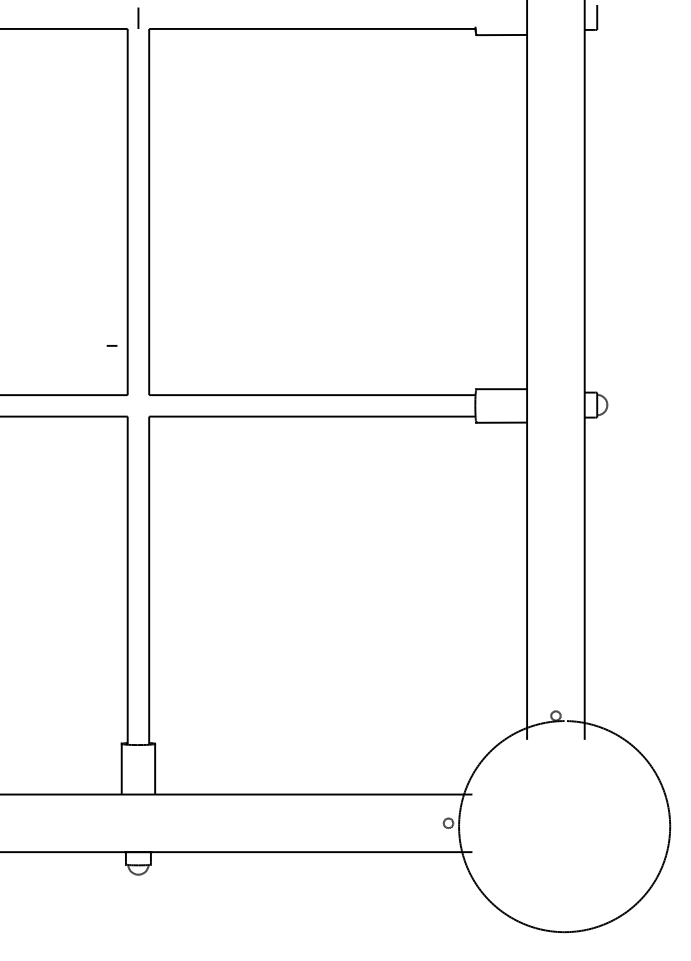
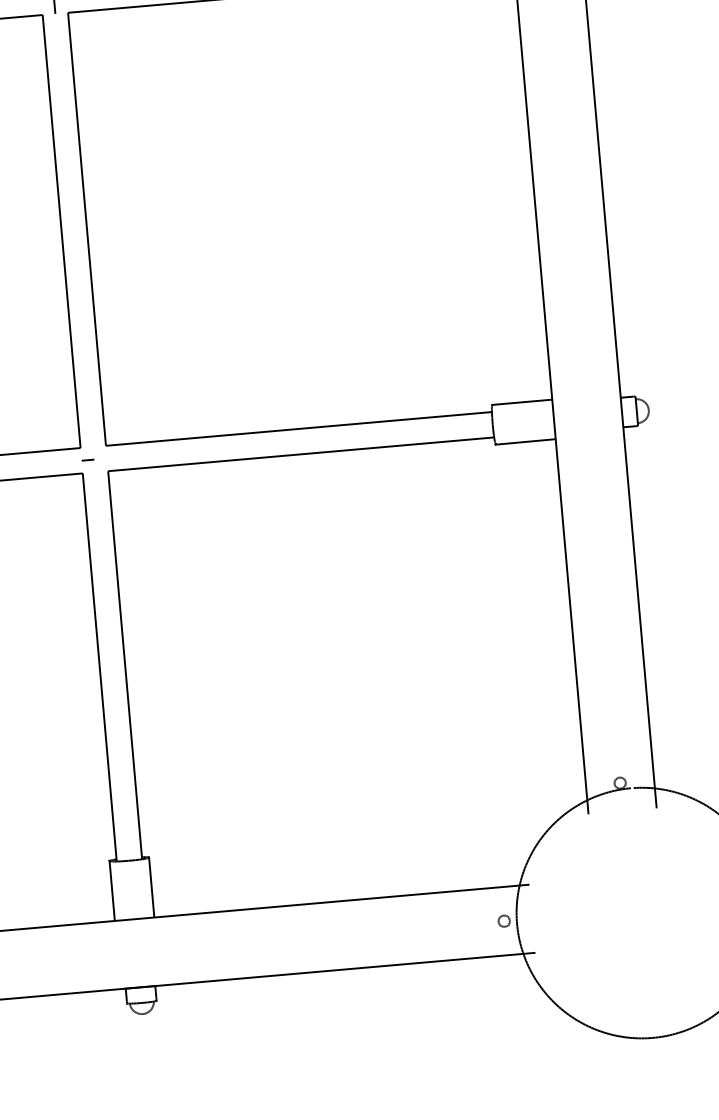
line: (111, 345) -> (87, 459), moved

